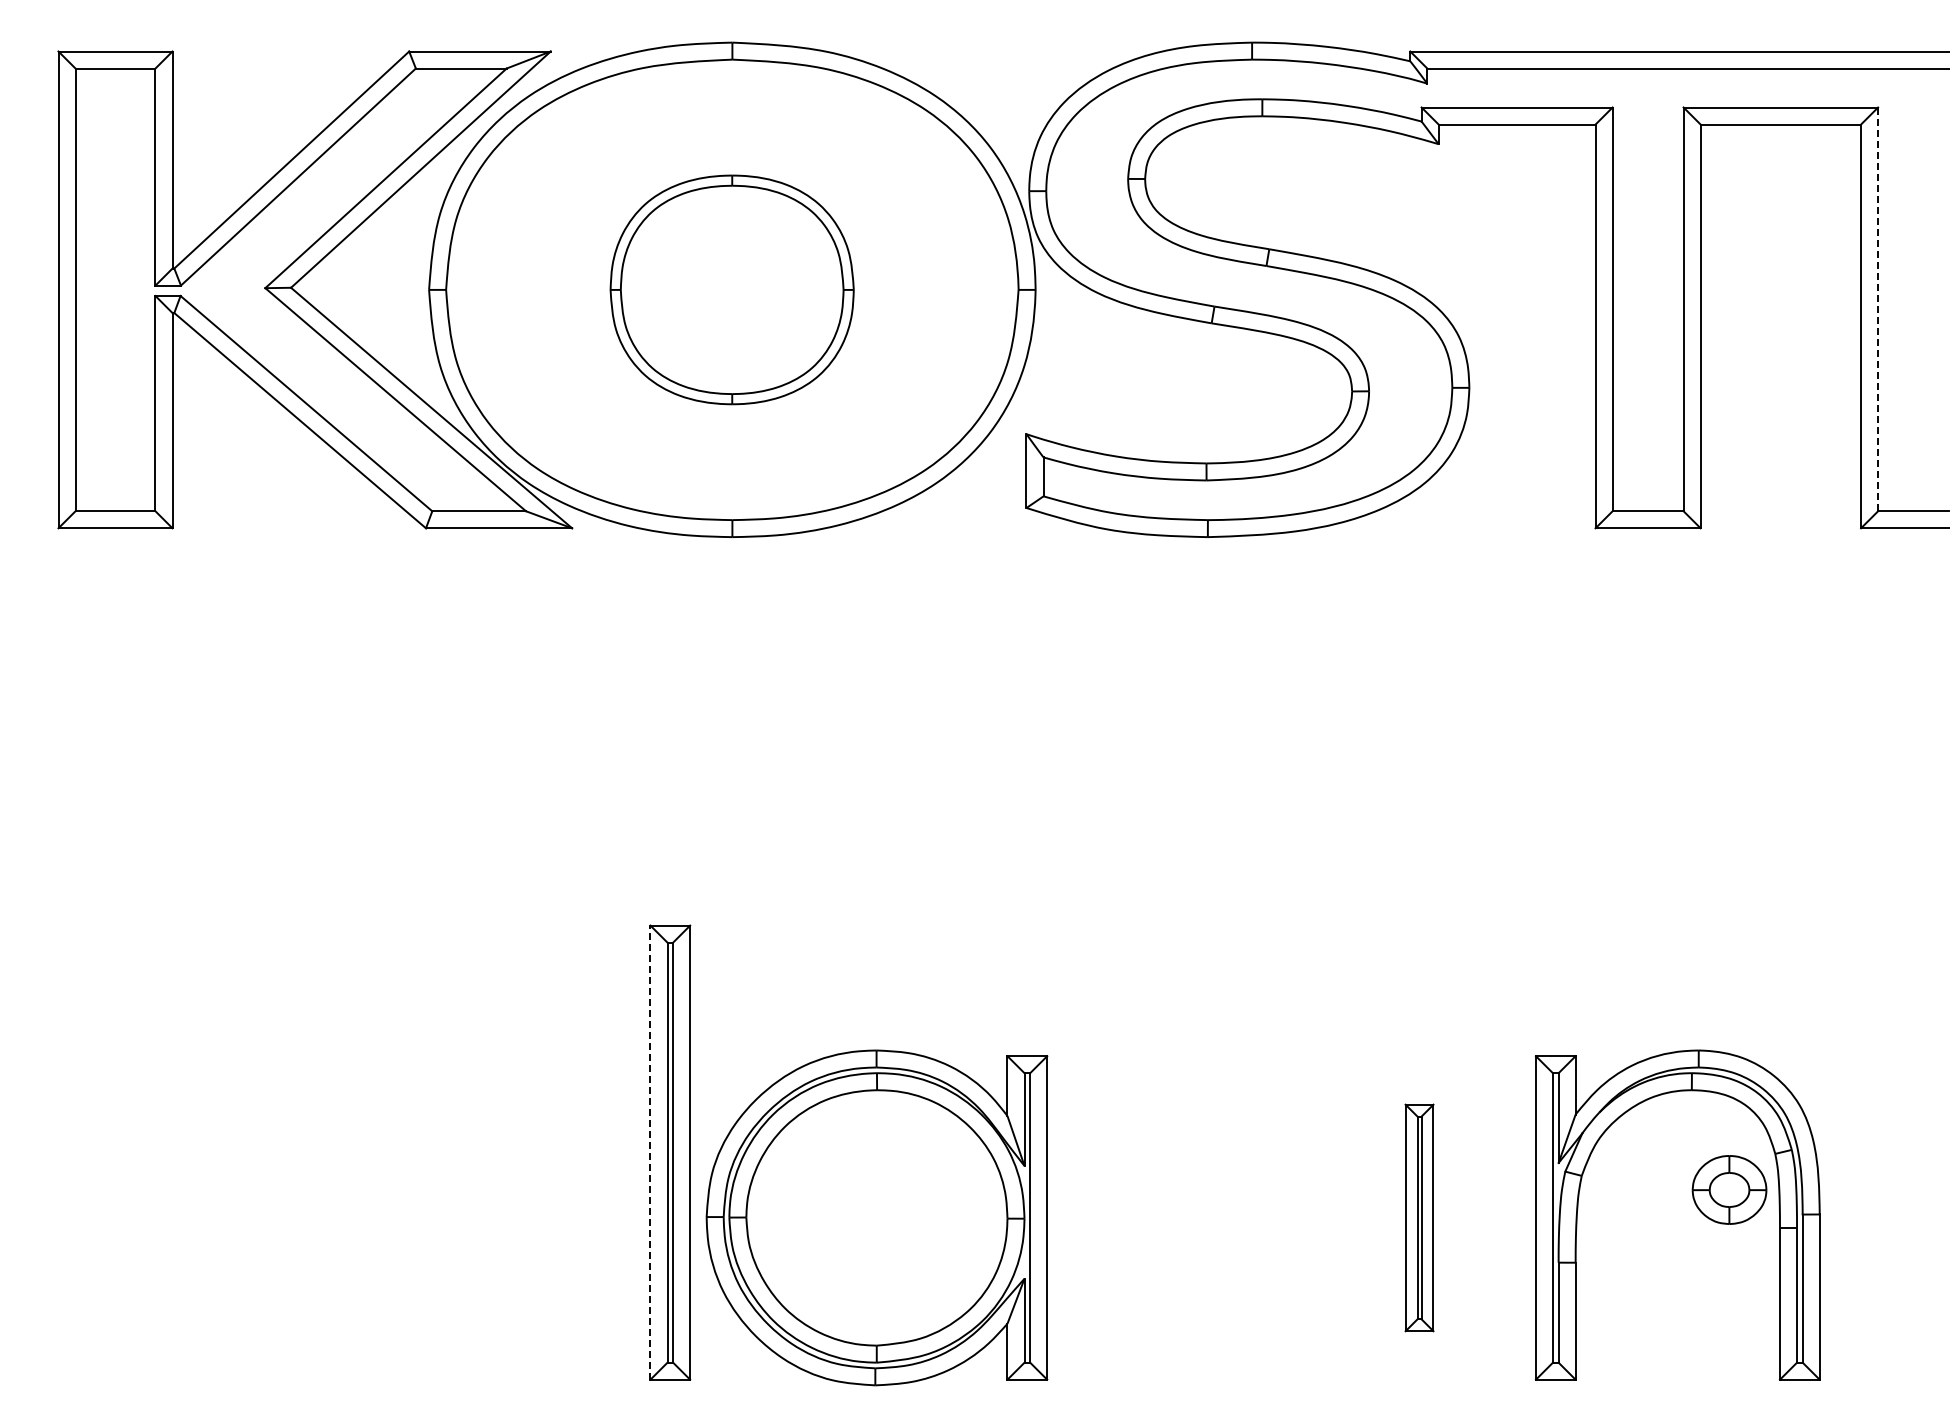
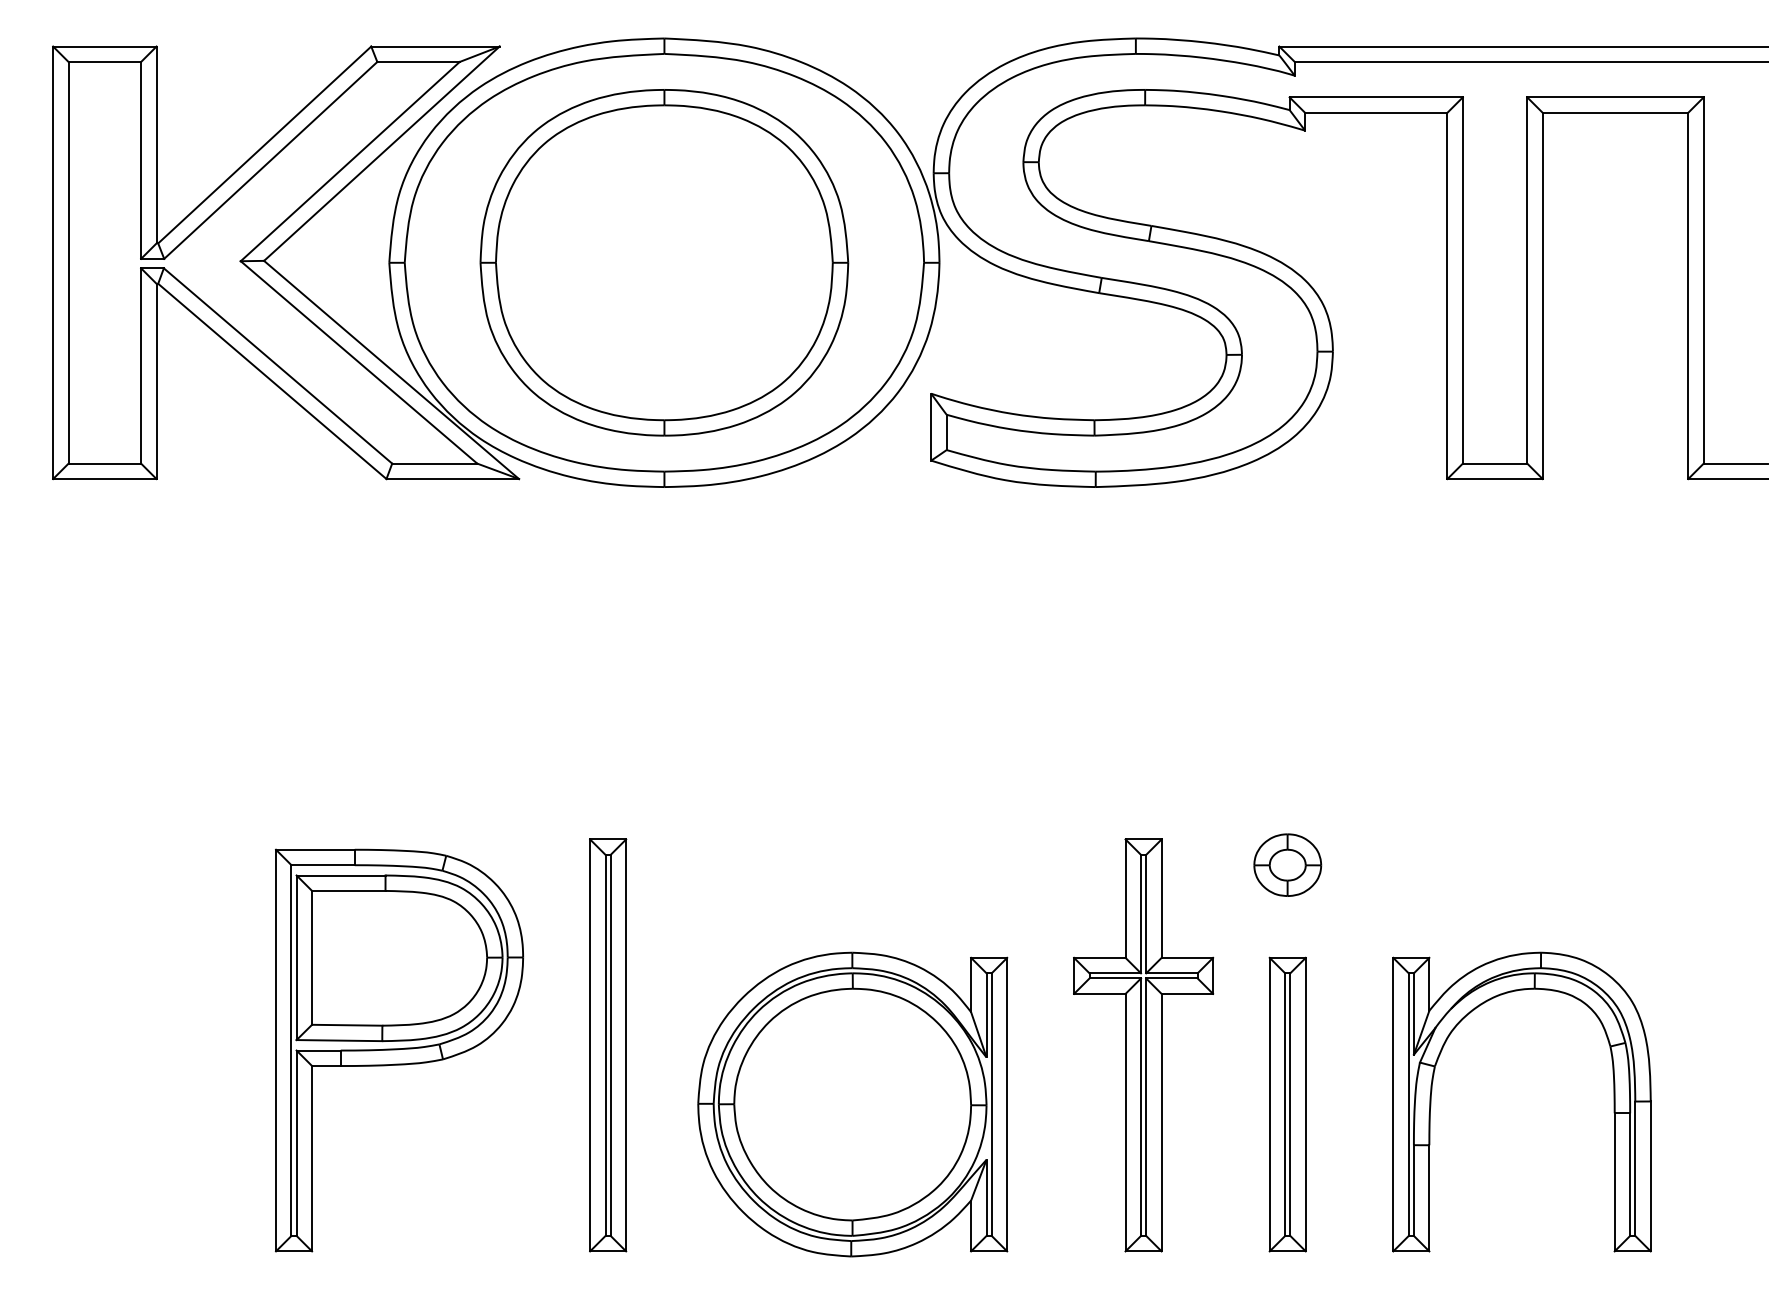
part: (731, 289) -> (663, 262), size x1.67
line: (1878, 309) -> (1704, 280), dashed -> solid
line: (650, 1152) -> (590, 1045), dashed -> solid
part: (1260, 1152) -> (1143, 1045), added
part: (440, 1157) -> (399, 1049), added
part: (1729, 1189) -> (1287, 864), moved
part: (876, 1217) -> (852, 1104), moved
part: (1419, 1217) -> (1287, 1104), size x1.43

